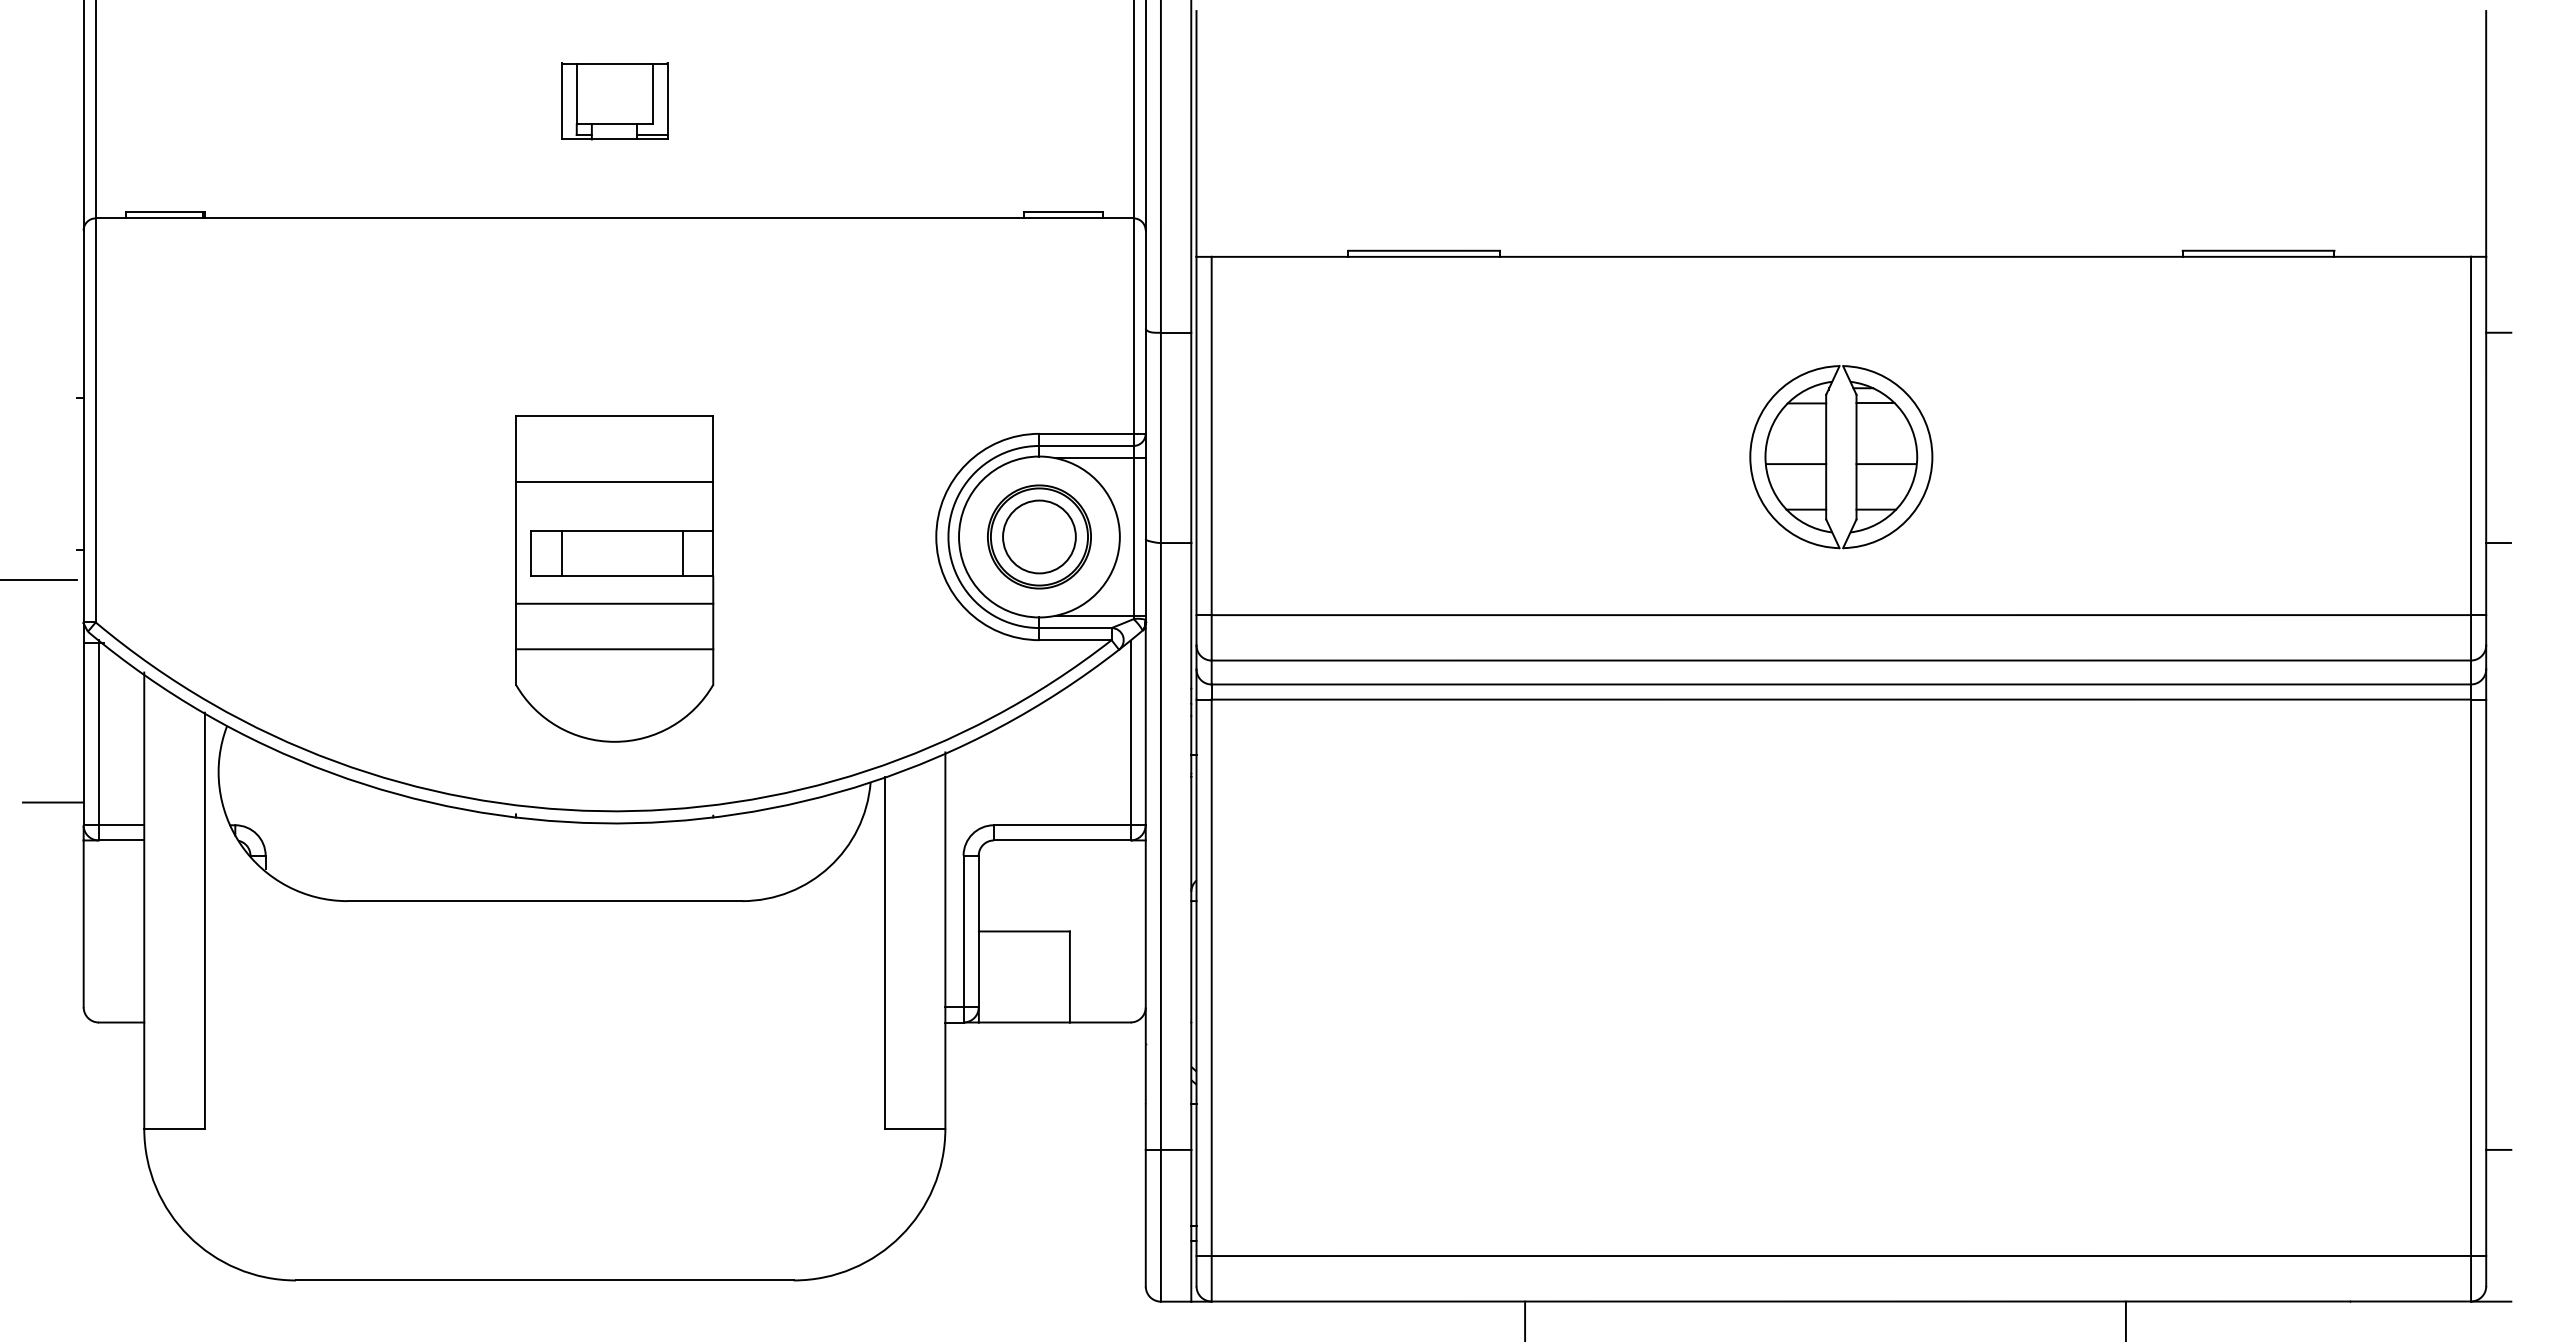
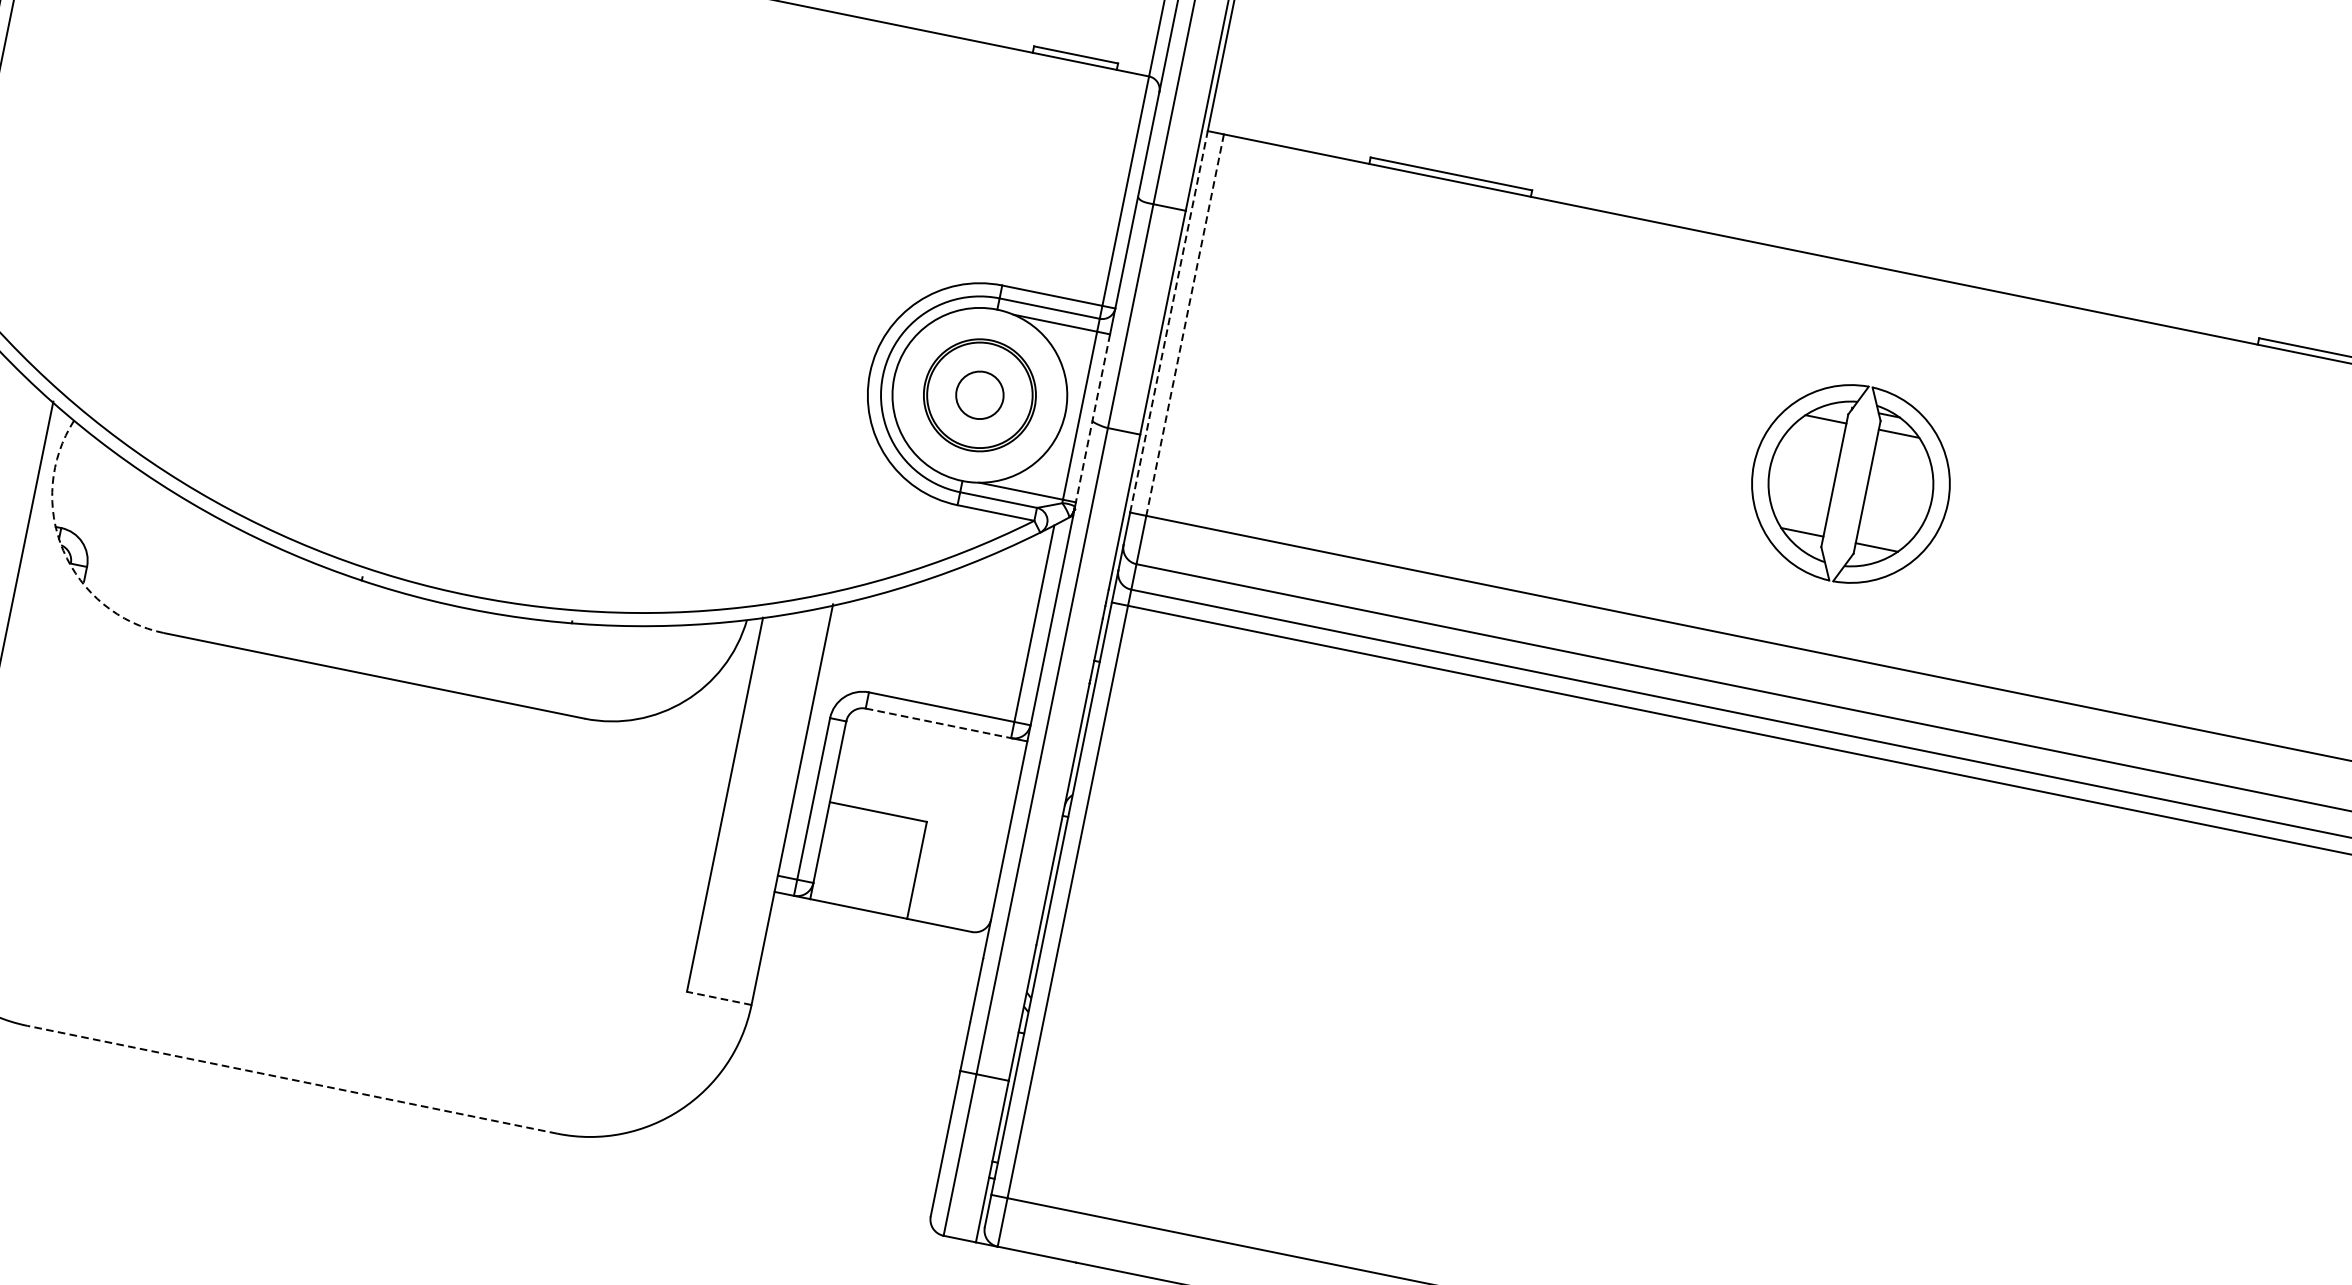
line: (1196, 435) -> (1169, 321), solid -> dashed
line: (1211, 436) -> (1184, 325), solid -> dashed
line: (1796, 464) -> (1801, 482), removed
line: (1885, 464) -> (1896, 501), removed
circle: (1039, 536) -> (980, 394), size x0.6
line: (1145, 537) -> (1092, 418), solid -> dashed
part: (614, 578) -> (518, 347), removed
line: (1062, 840) -> (938, 723), solid -> dashed
arc: (241, 845) -> (63, 550), solid -> dashed
line: (914, 1128) -> (718, 998), solid -> dashed
line: (544, 1280) -> (291, 1079), solid -> dashed

